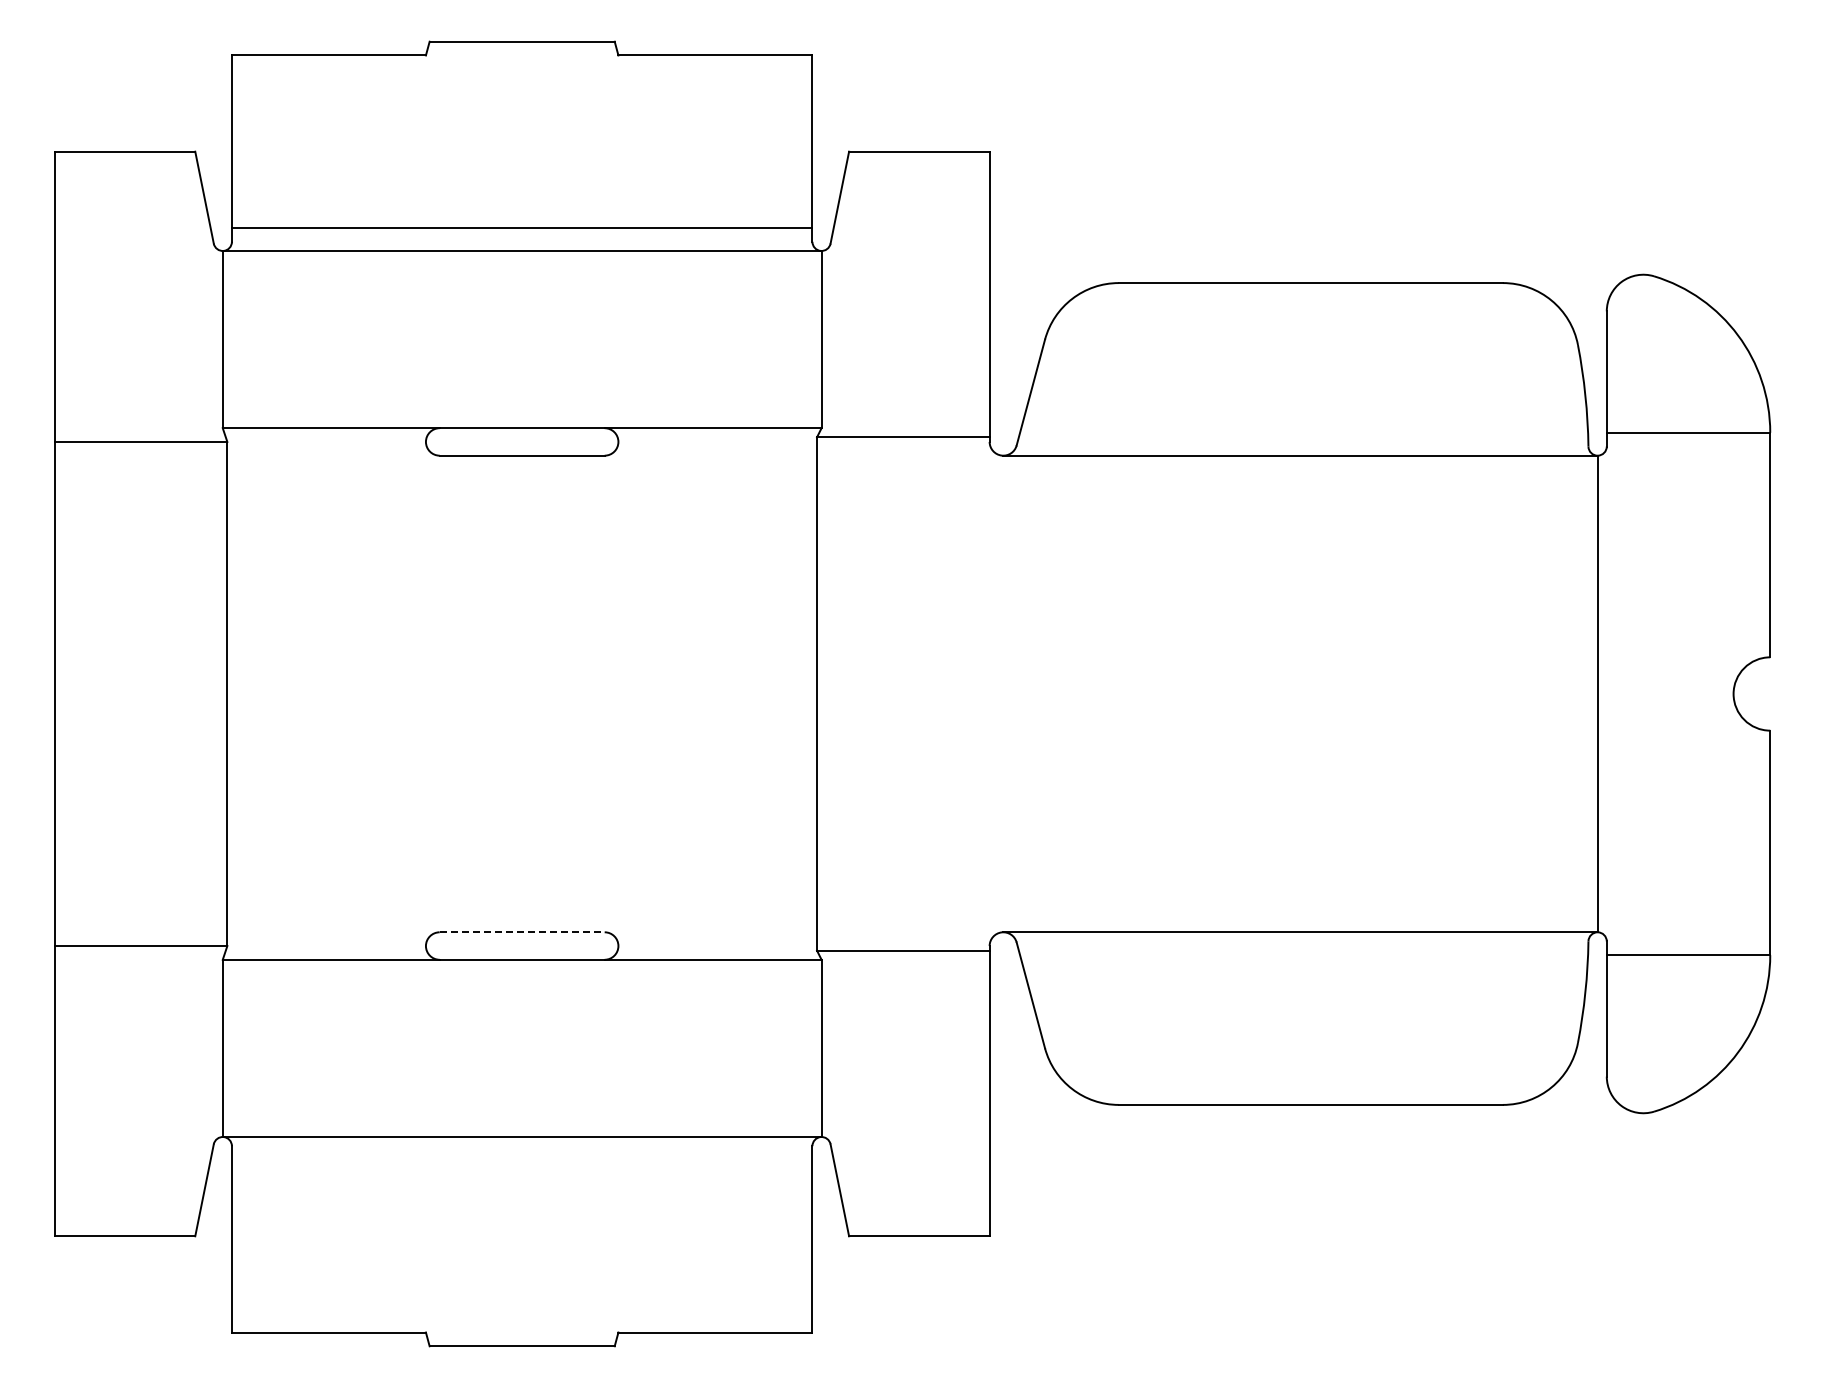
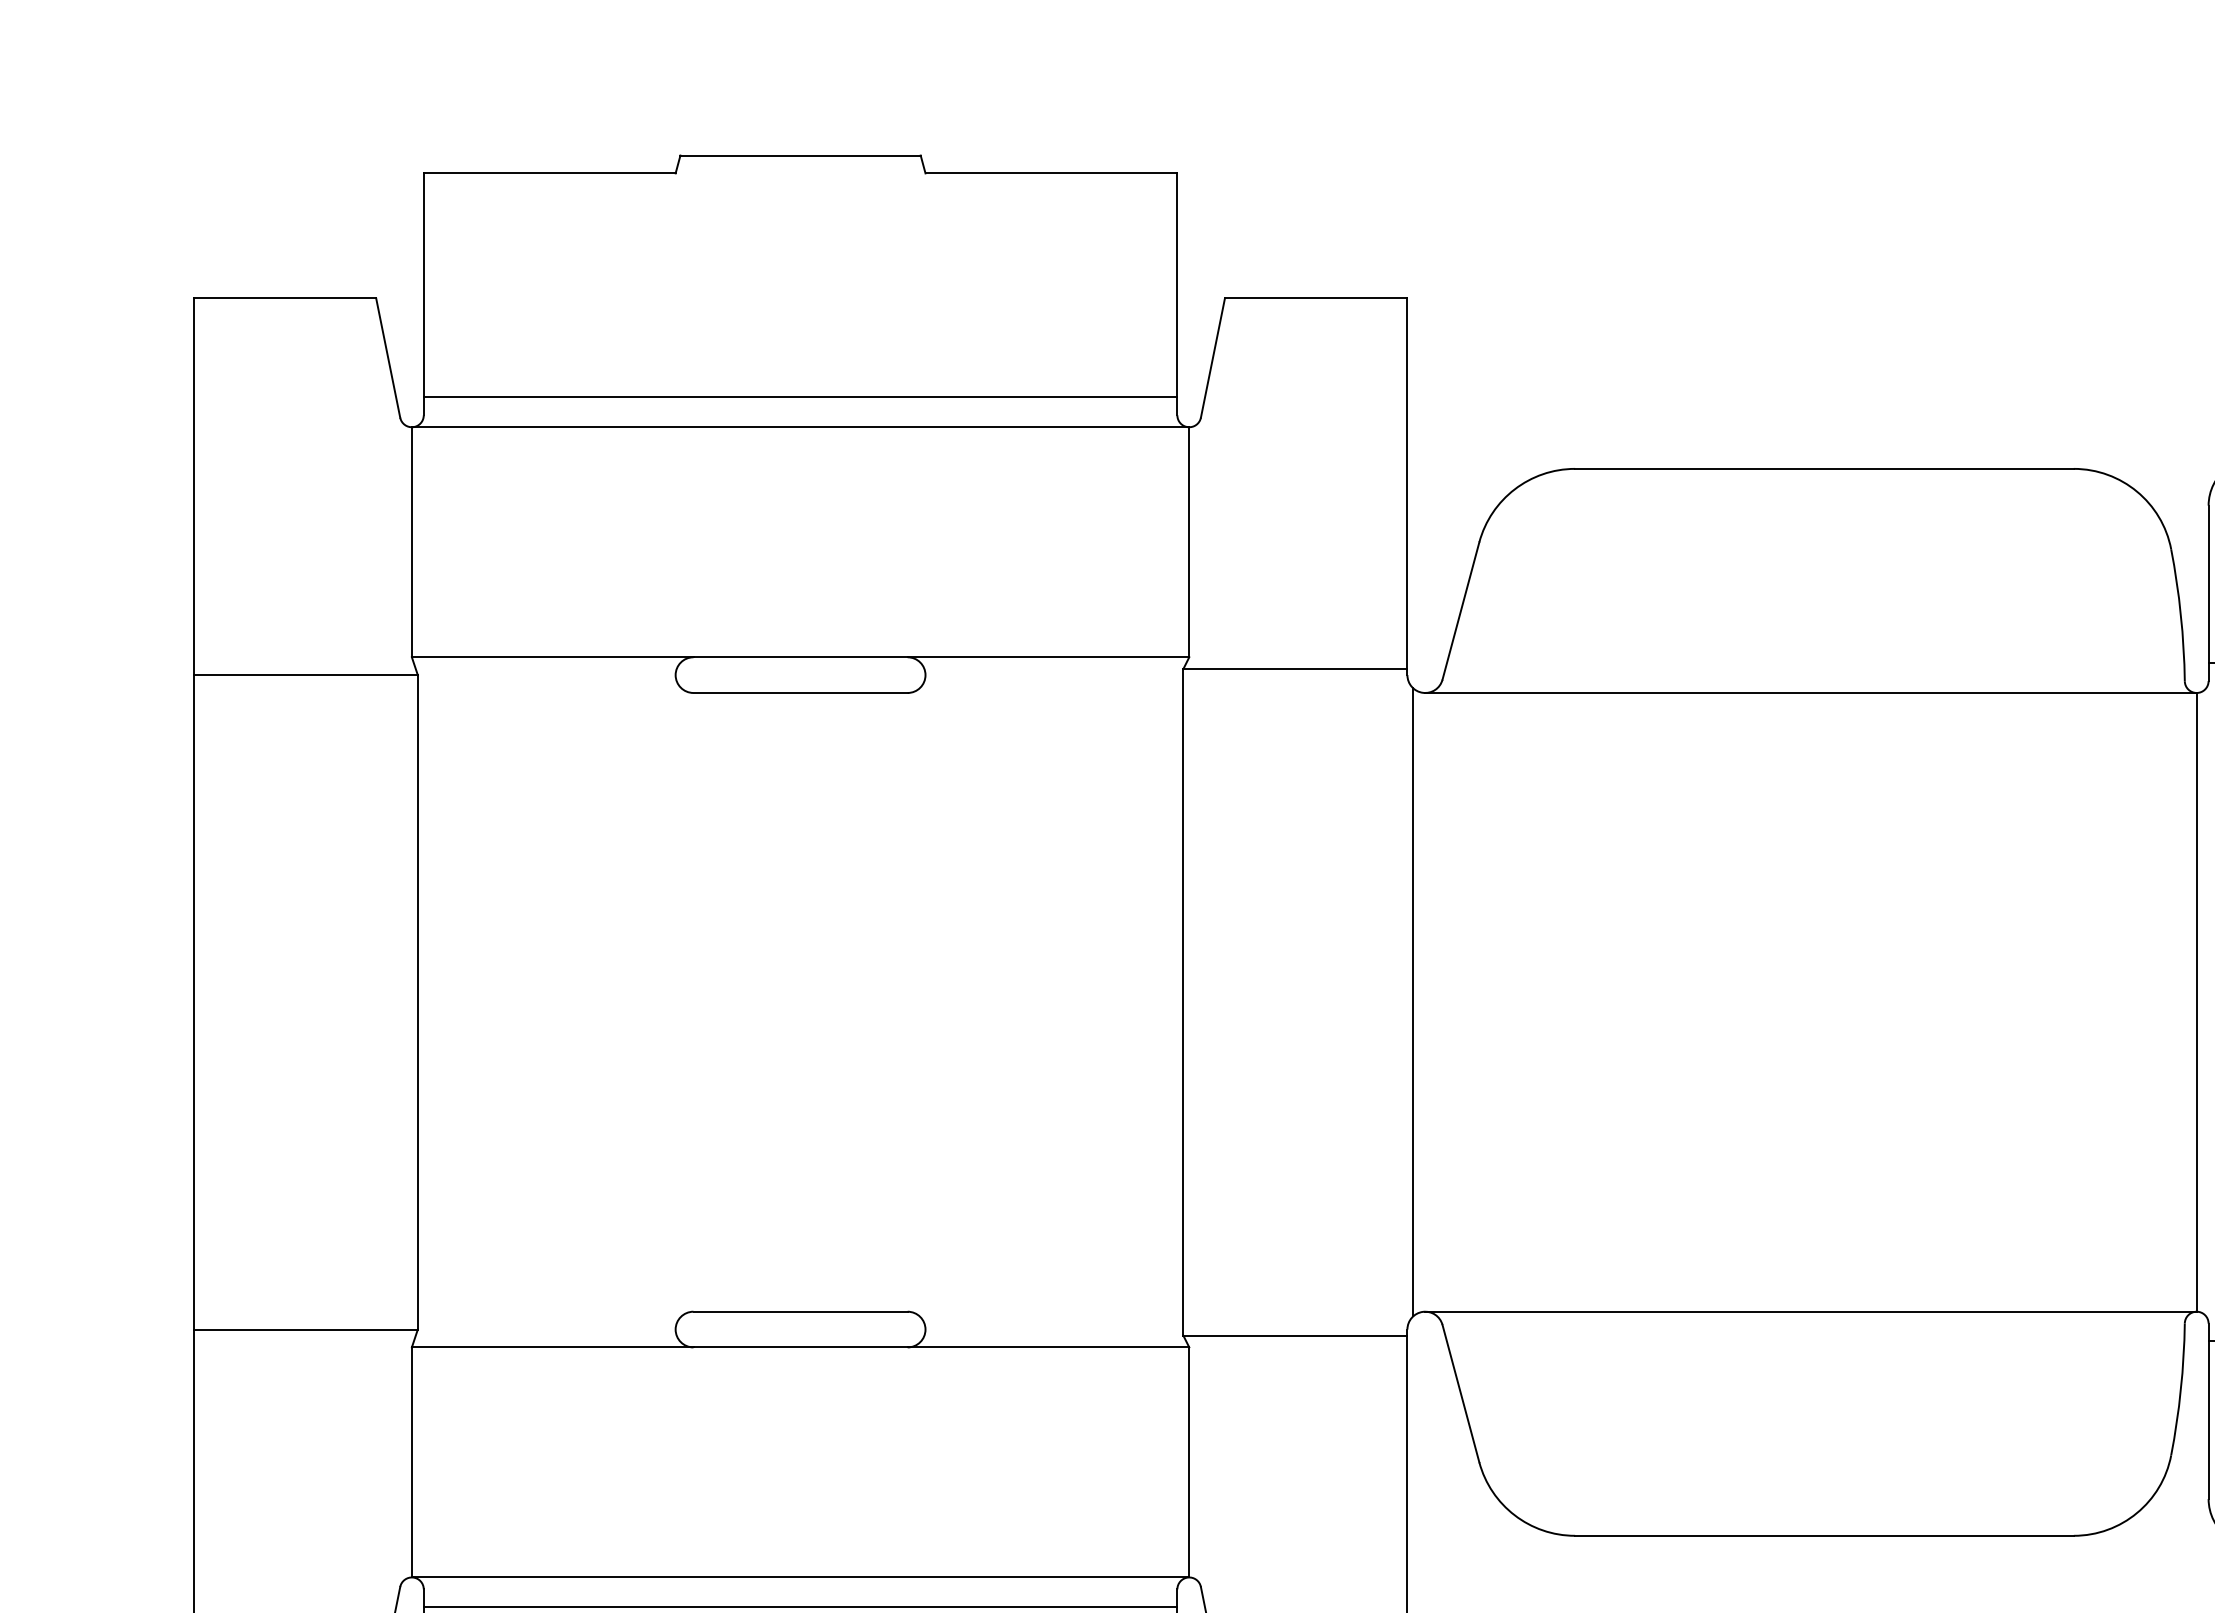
line: (994, 693) -> (1413, 1001), added
line: (522, 932) -> (800, 1311), dashed -> solid
line: (521, 1159) -> (799, 1606), added

